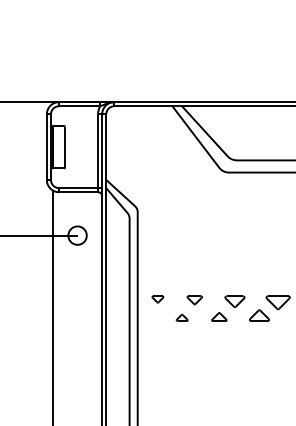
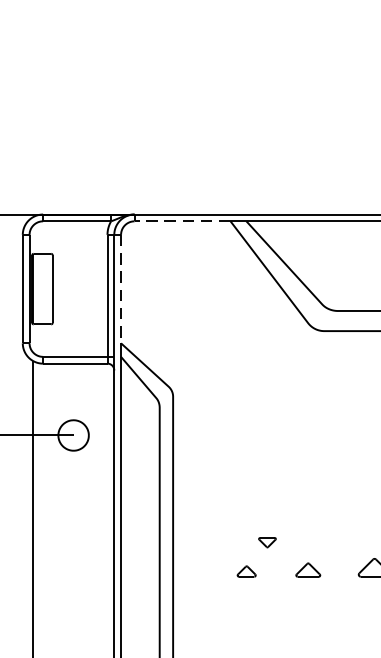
line: (143, 106) -> (182, 221), solid -> dashed
line: (106, 147) -> (121, 289), solid -> dashed
part: (157, 299) -> (205, 541), removed
part: (194, 300) -> (267, 542), size x0.7
part: (234, 301) -> (333, 544), removed

